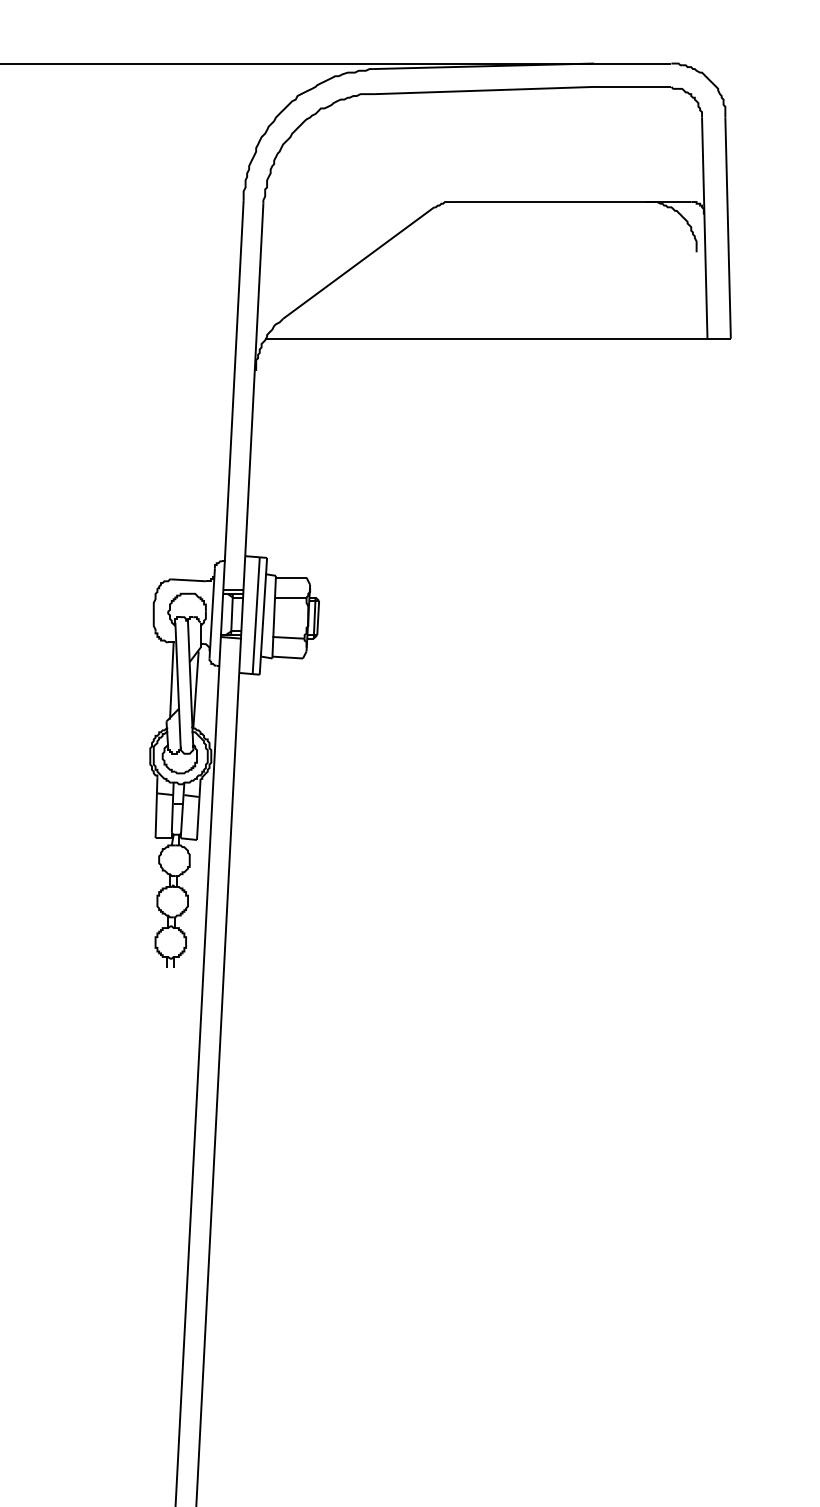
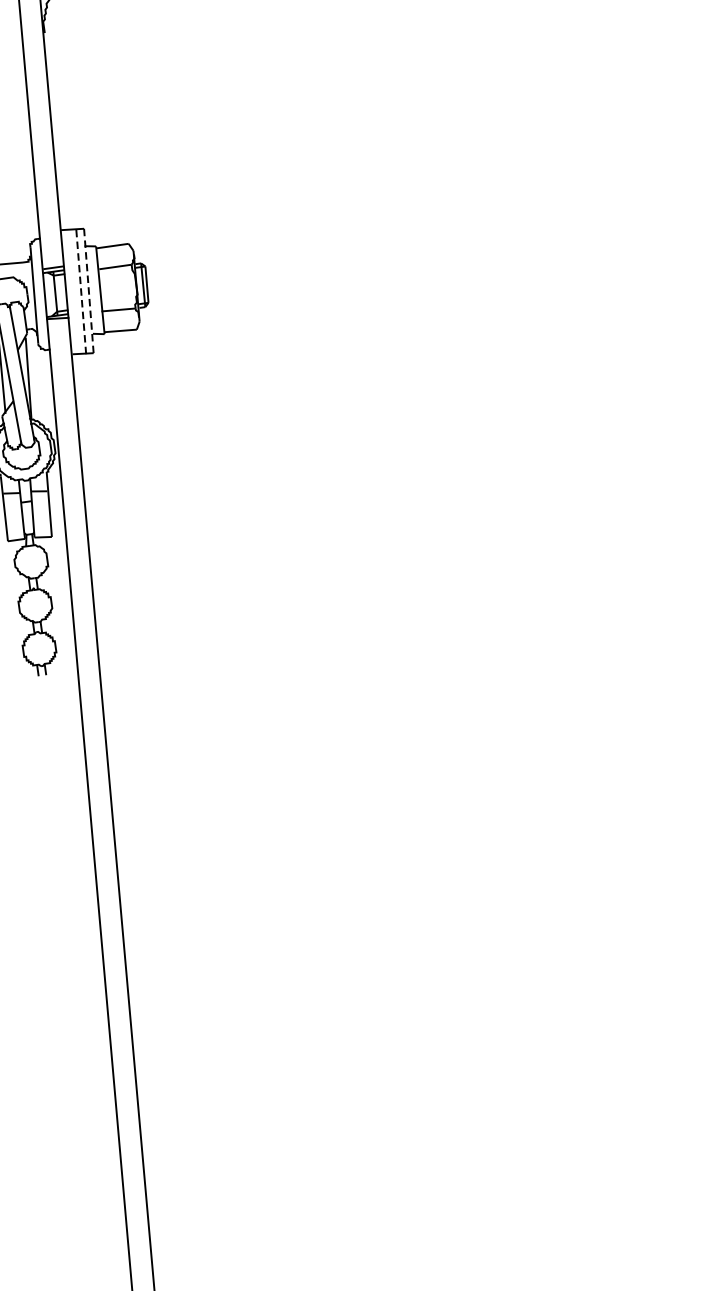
line: (256, 616) -> (81, 292), solid -> dashed
line: (263, 616) -> (88, 291), solid -> dashed

